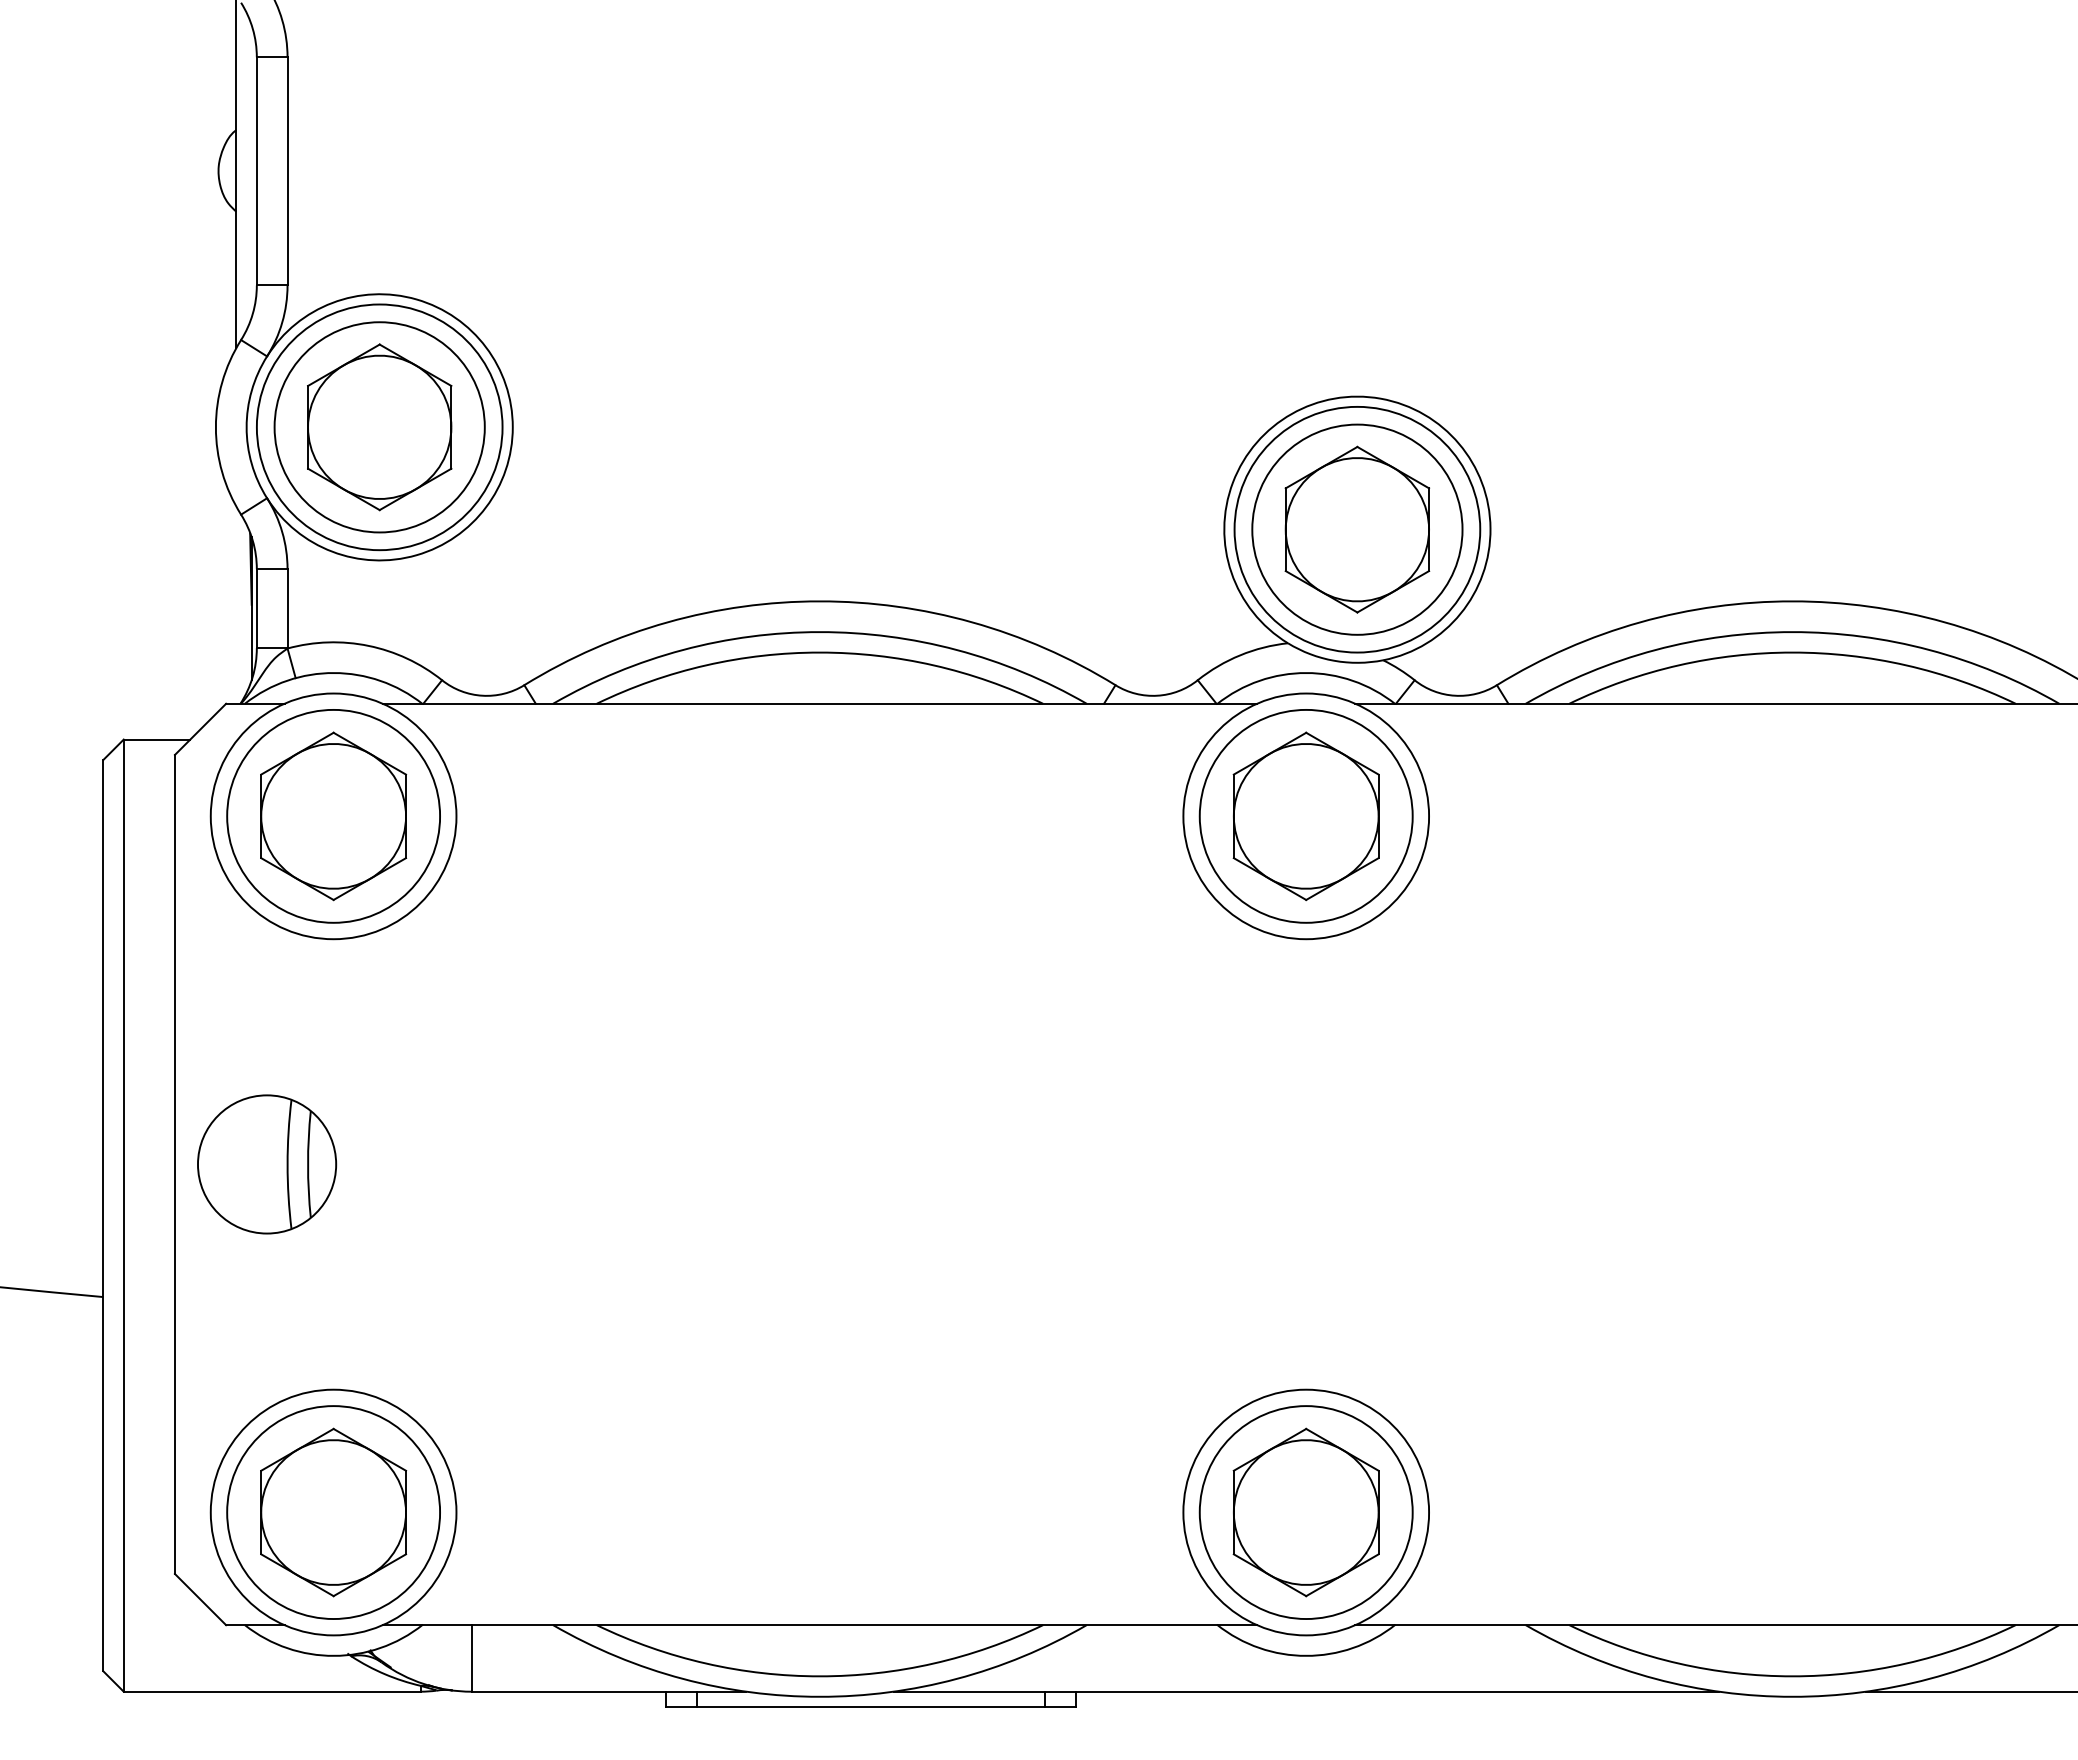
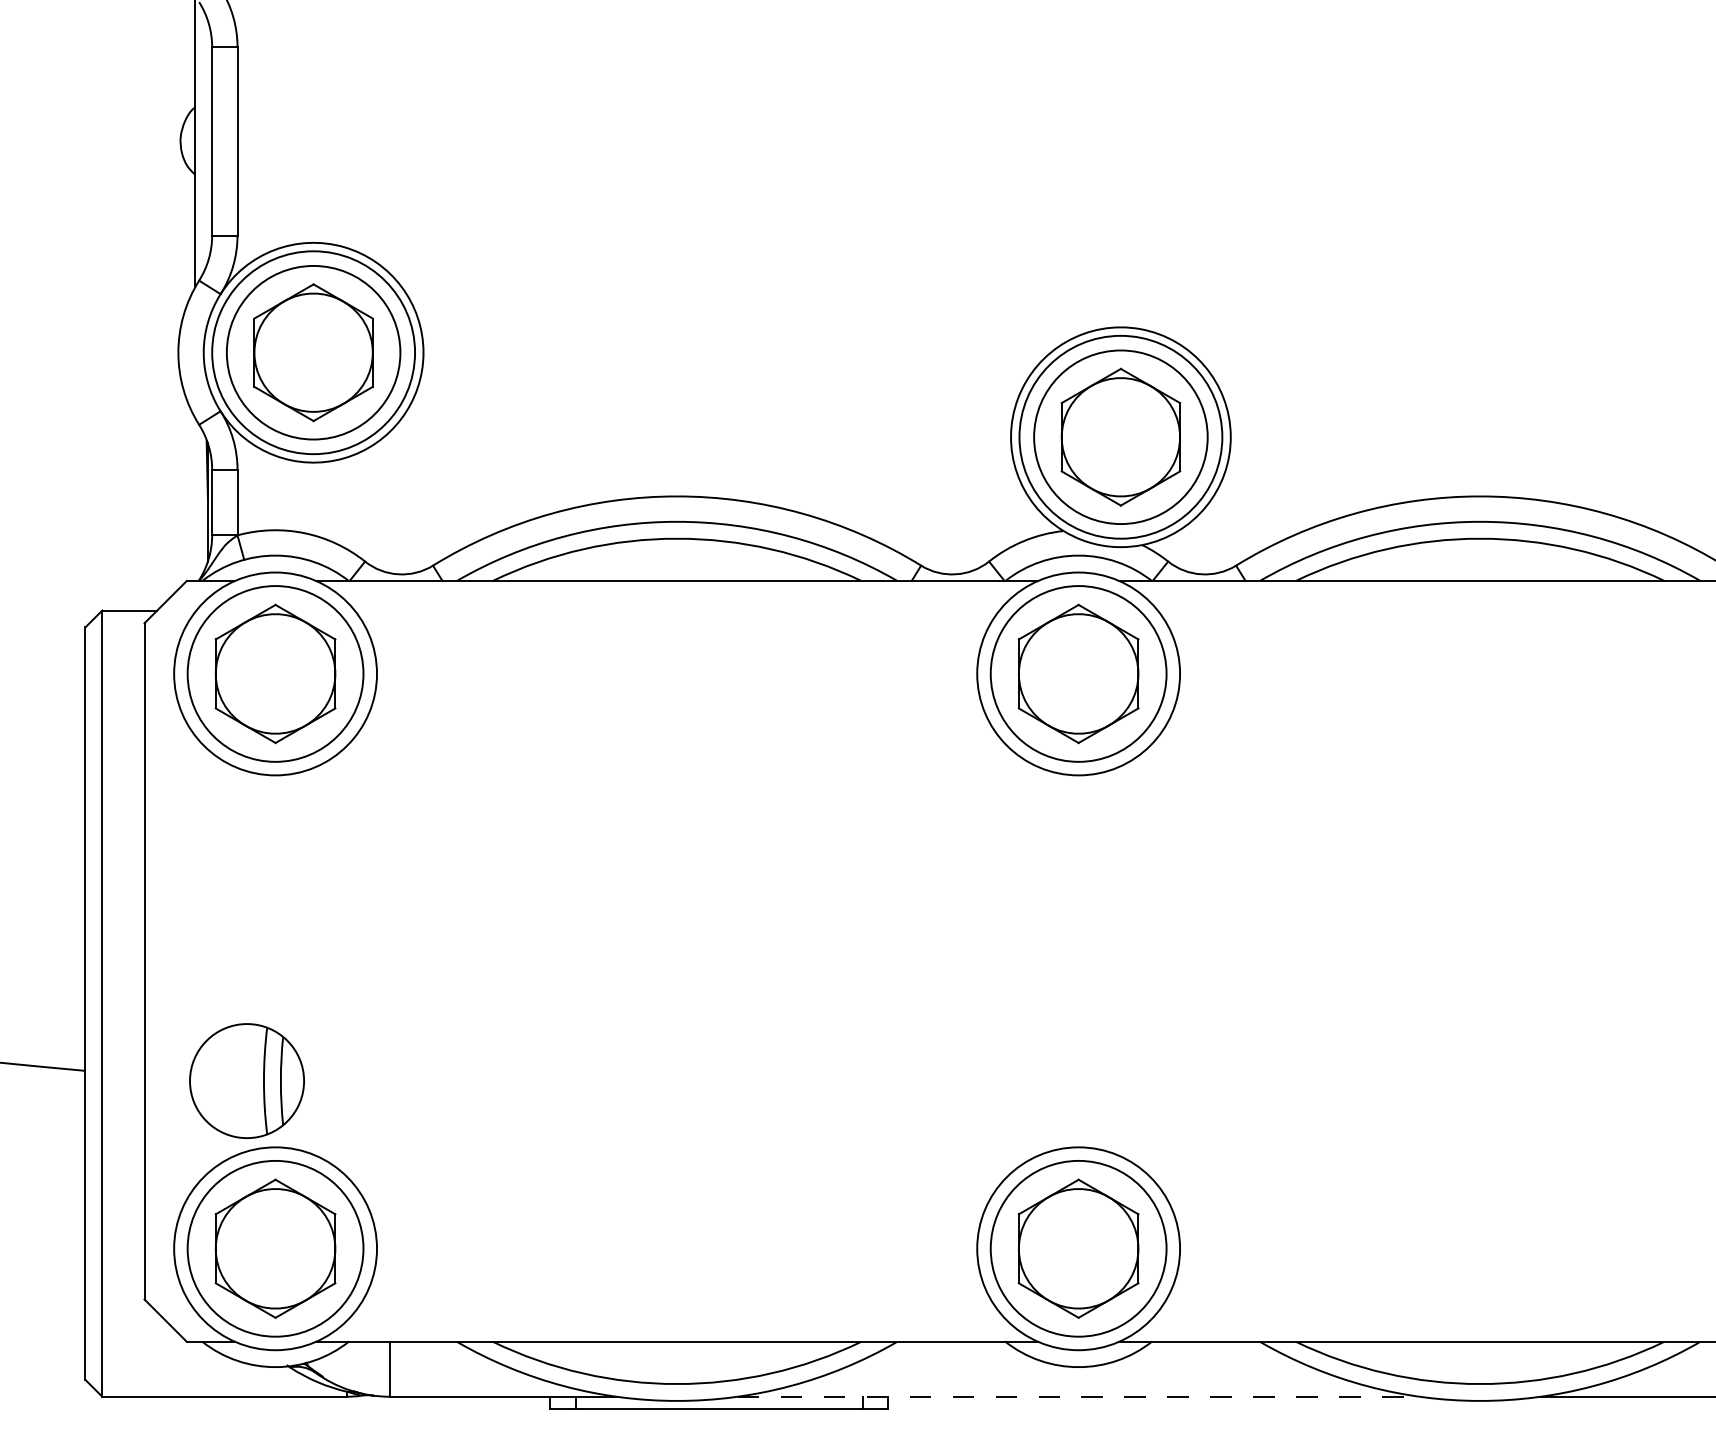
part: (267, 1164) -> (247, 1081), moved
line: (1306, 1691) -> (1078, 1396), solid -> dashed

